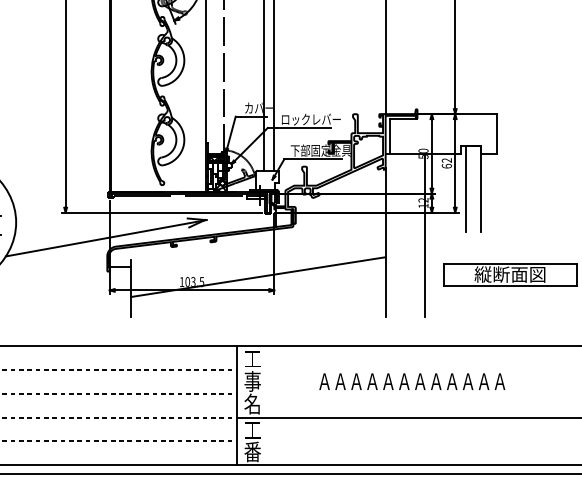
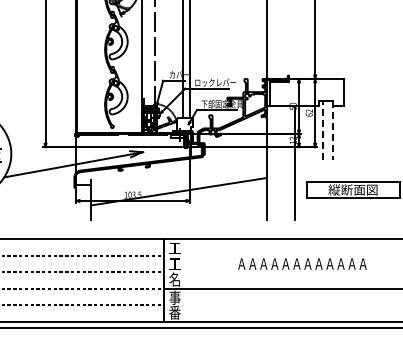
line: (465, 188) -> (322, 130), solid -> dashed
line: (481, 188) -> (333, 130), solid -> dashed
text: (251, 380) -> (174, 263), 事 -> 工
text: (412, 380) -> (302, 263), moved
text: (251, 429) -> (174, 297), 工 -> 事

